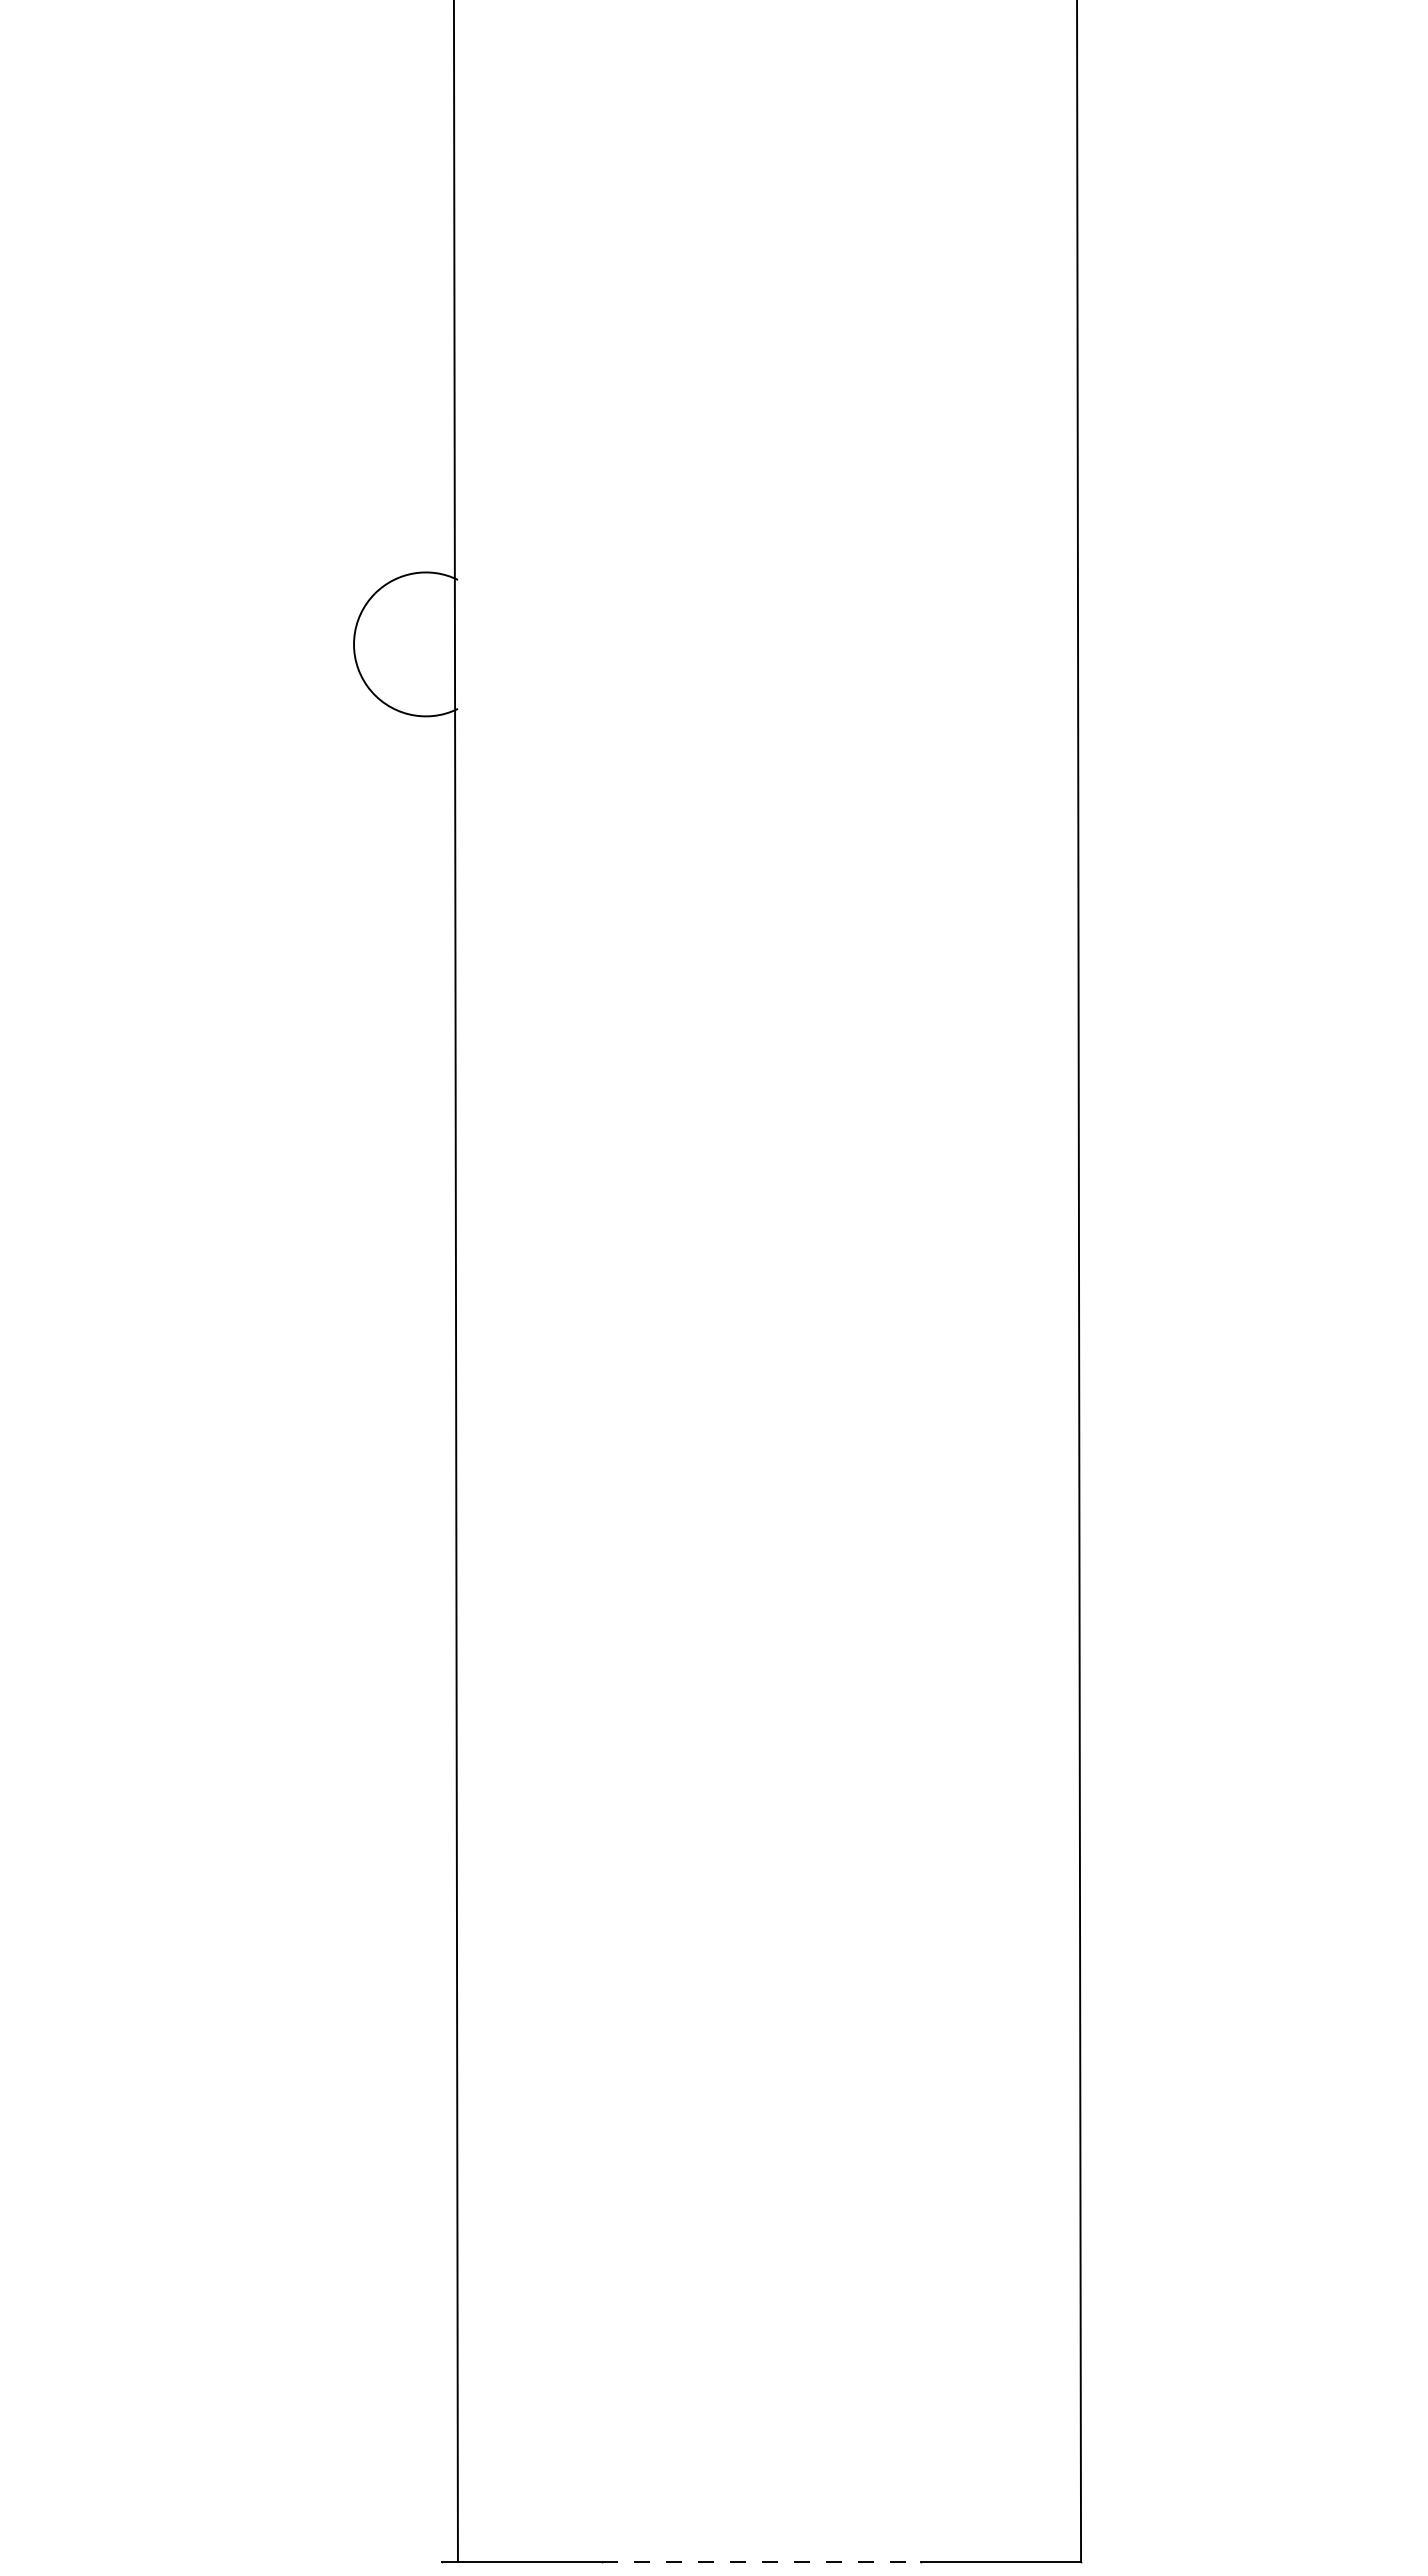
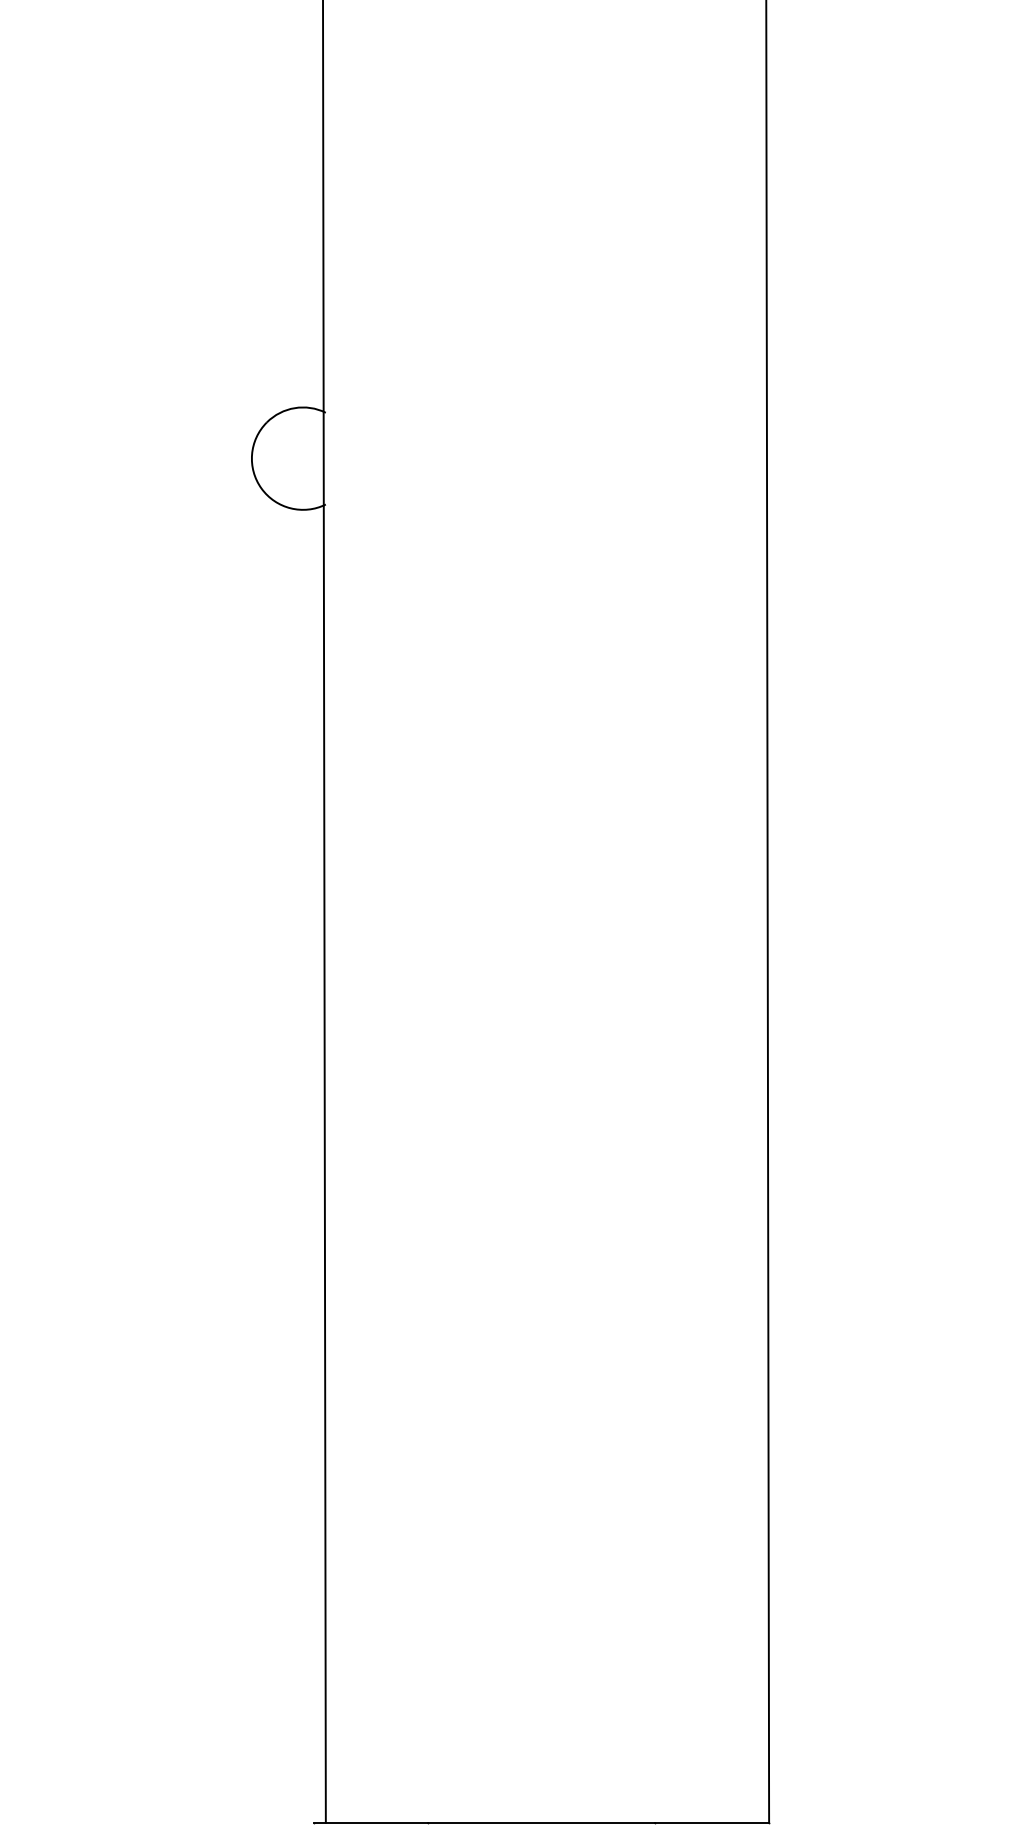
line: (761, 2561) -> (541, 1822), dashed -> solid

